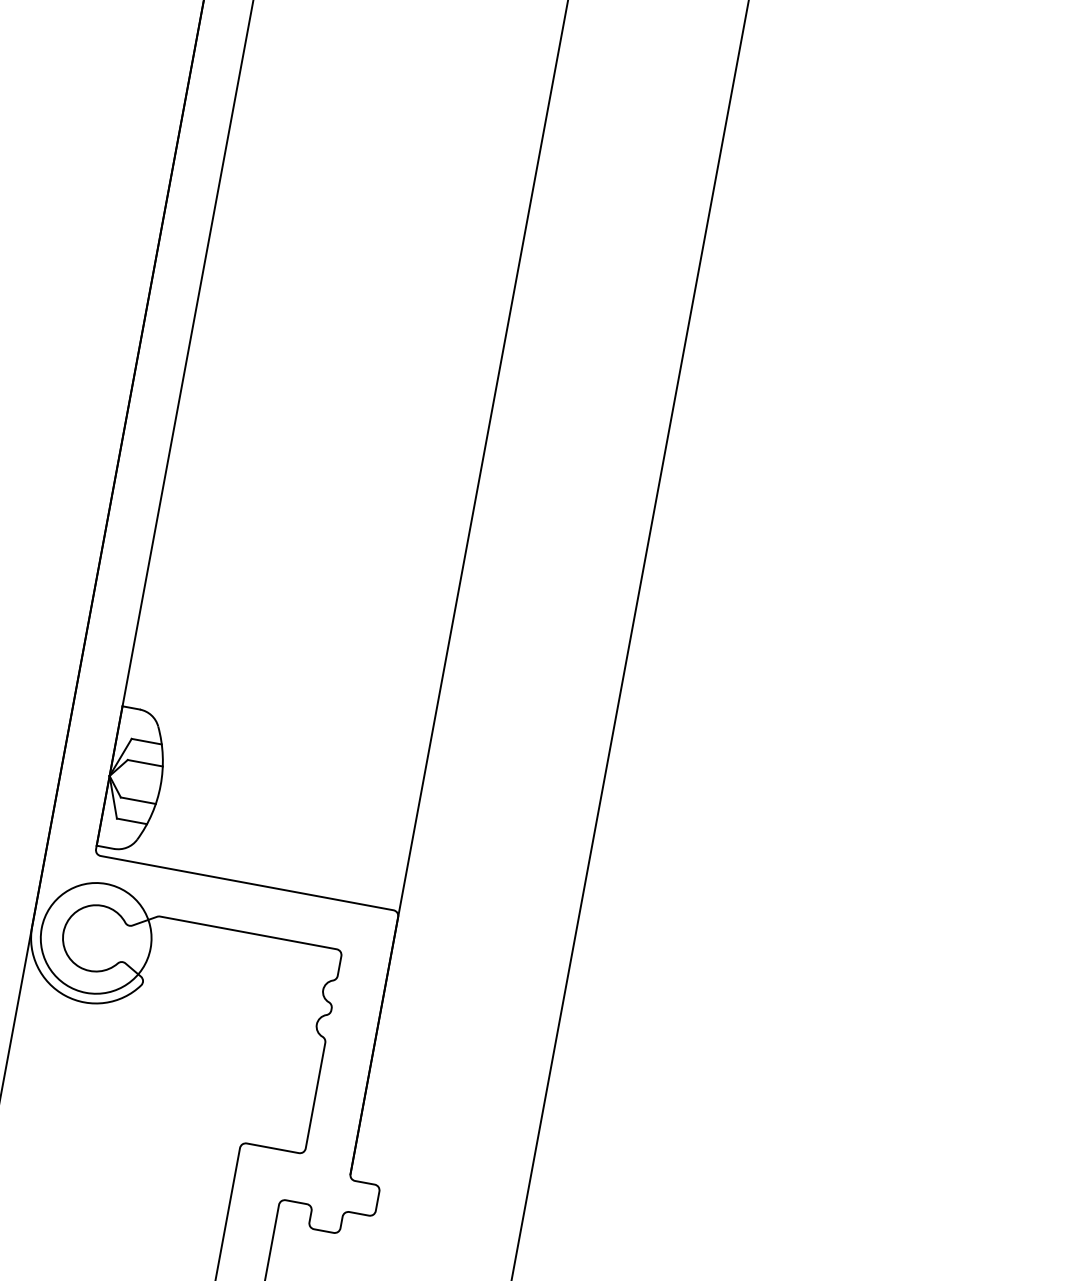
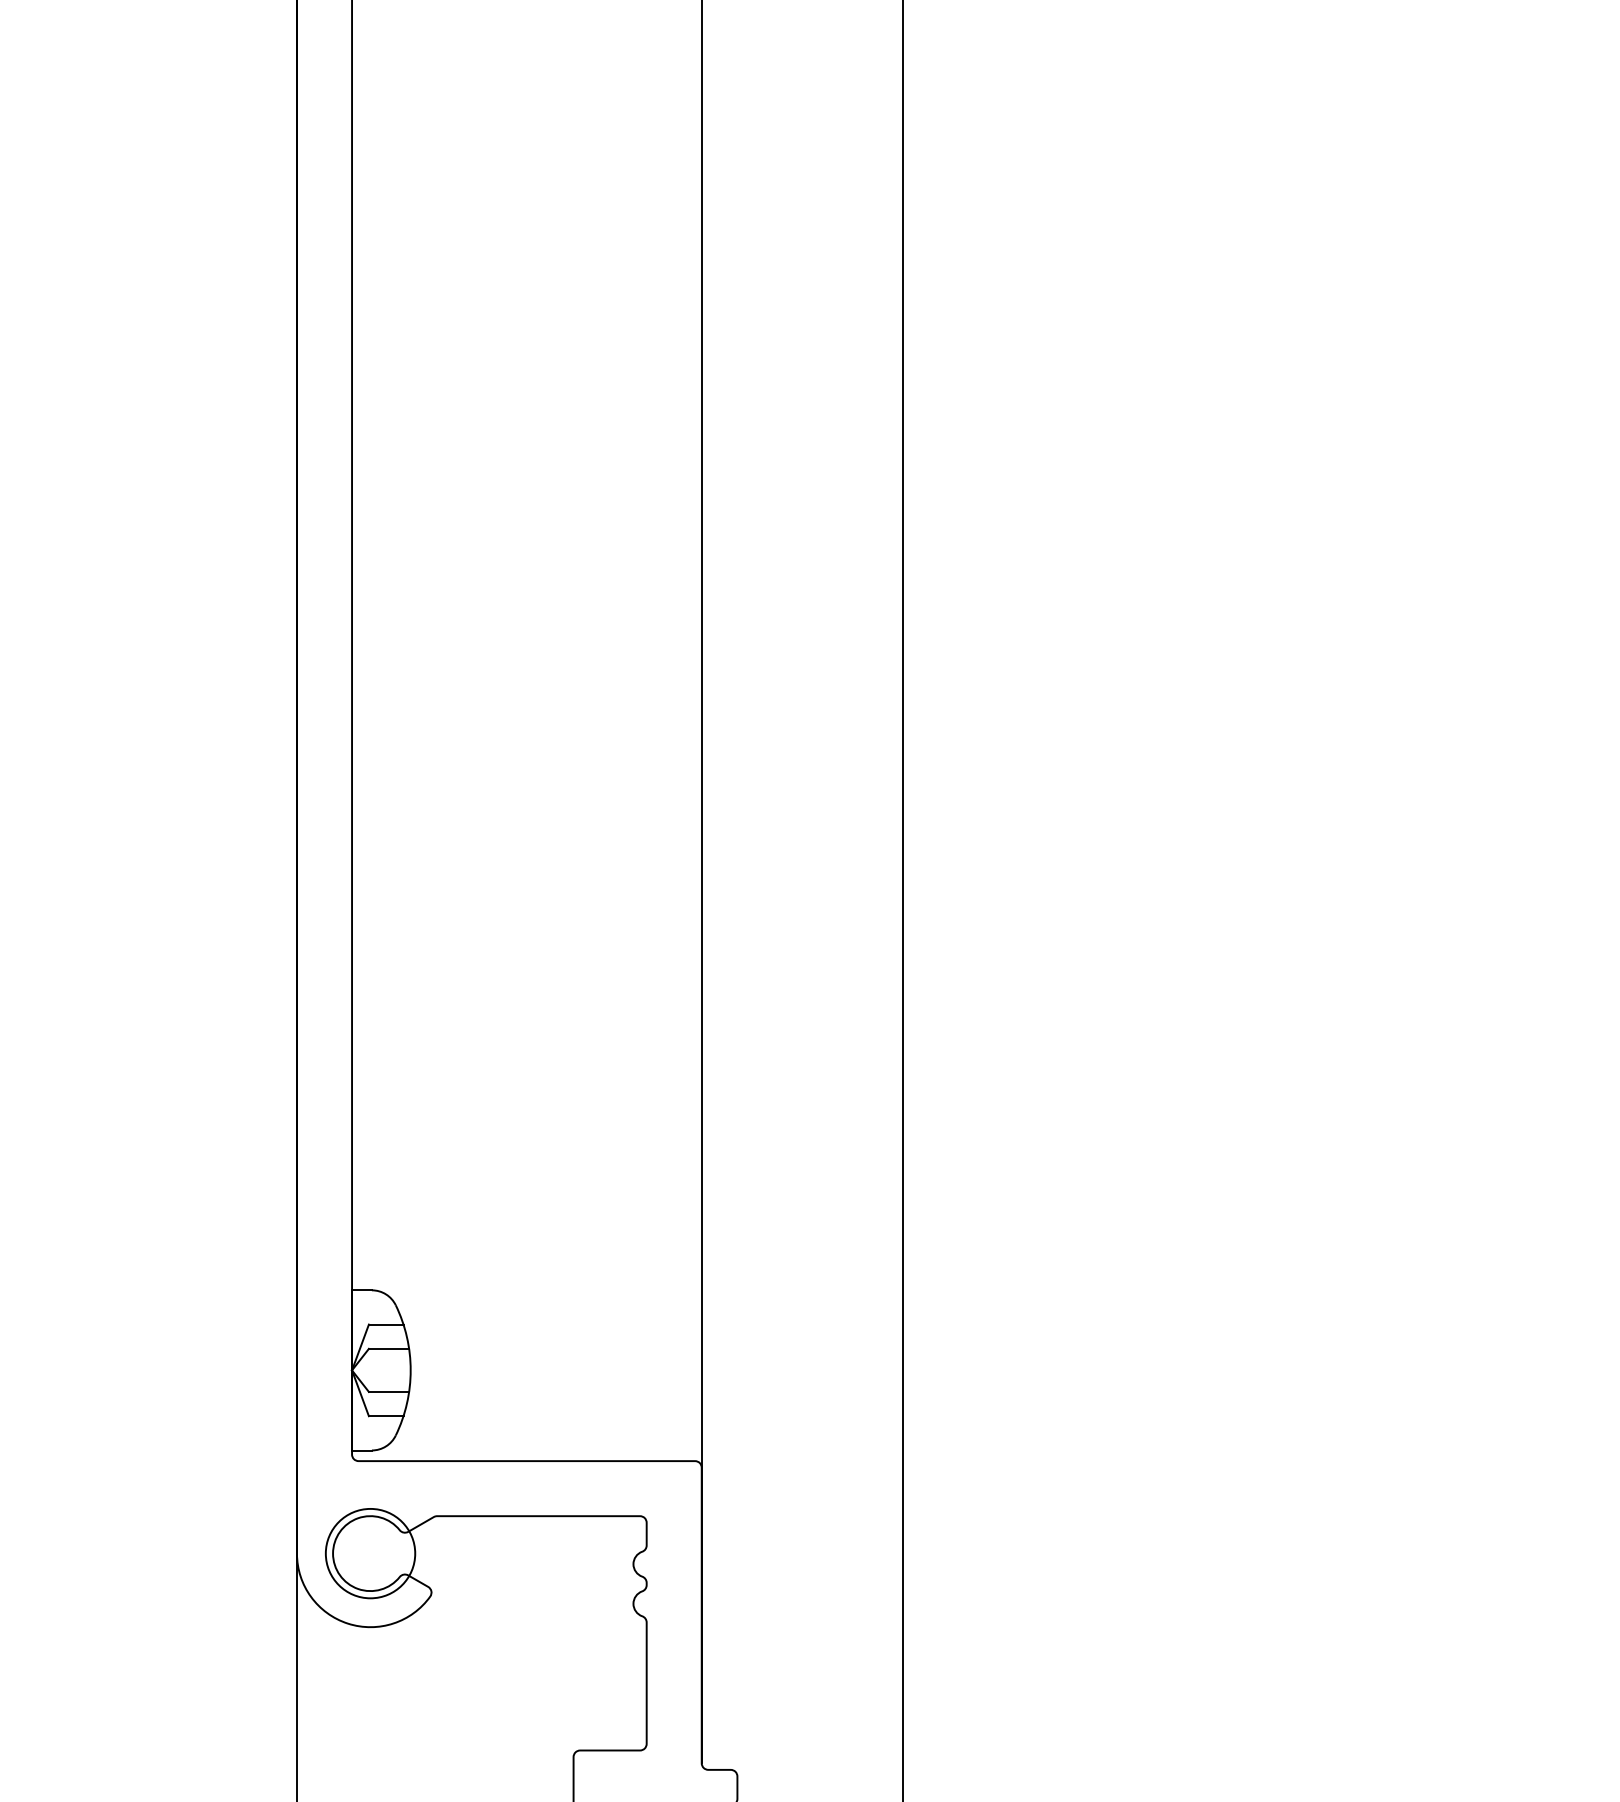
circle: (96, 938) -> (370, 1553), size x0.71

